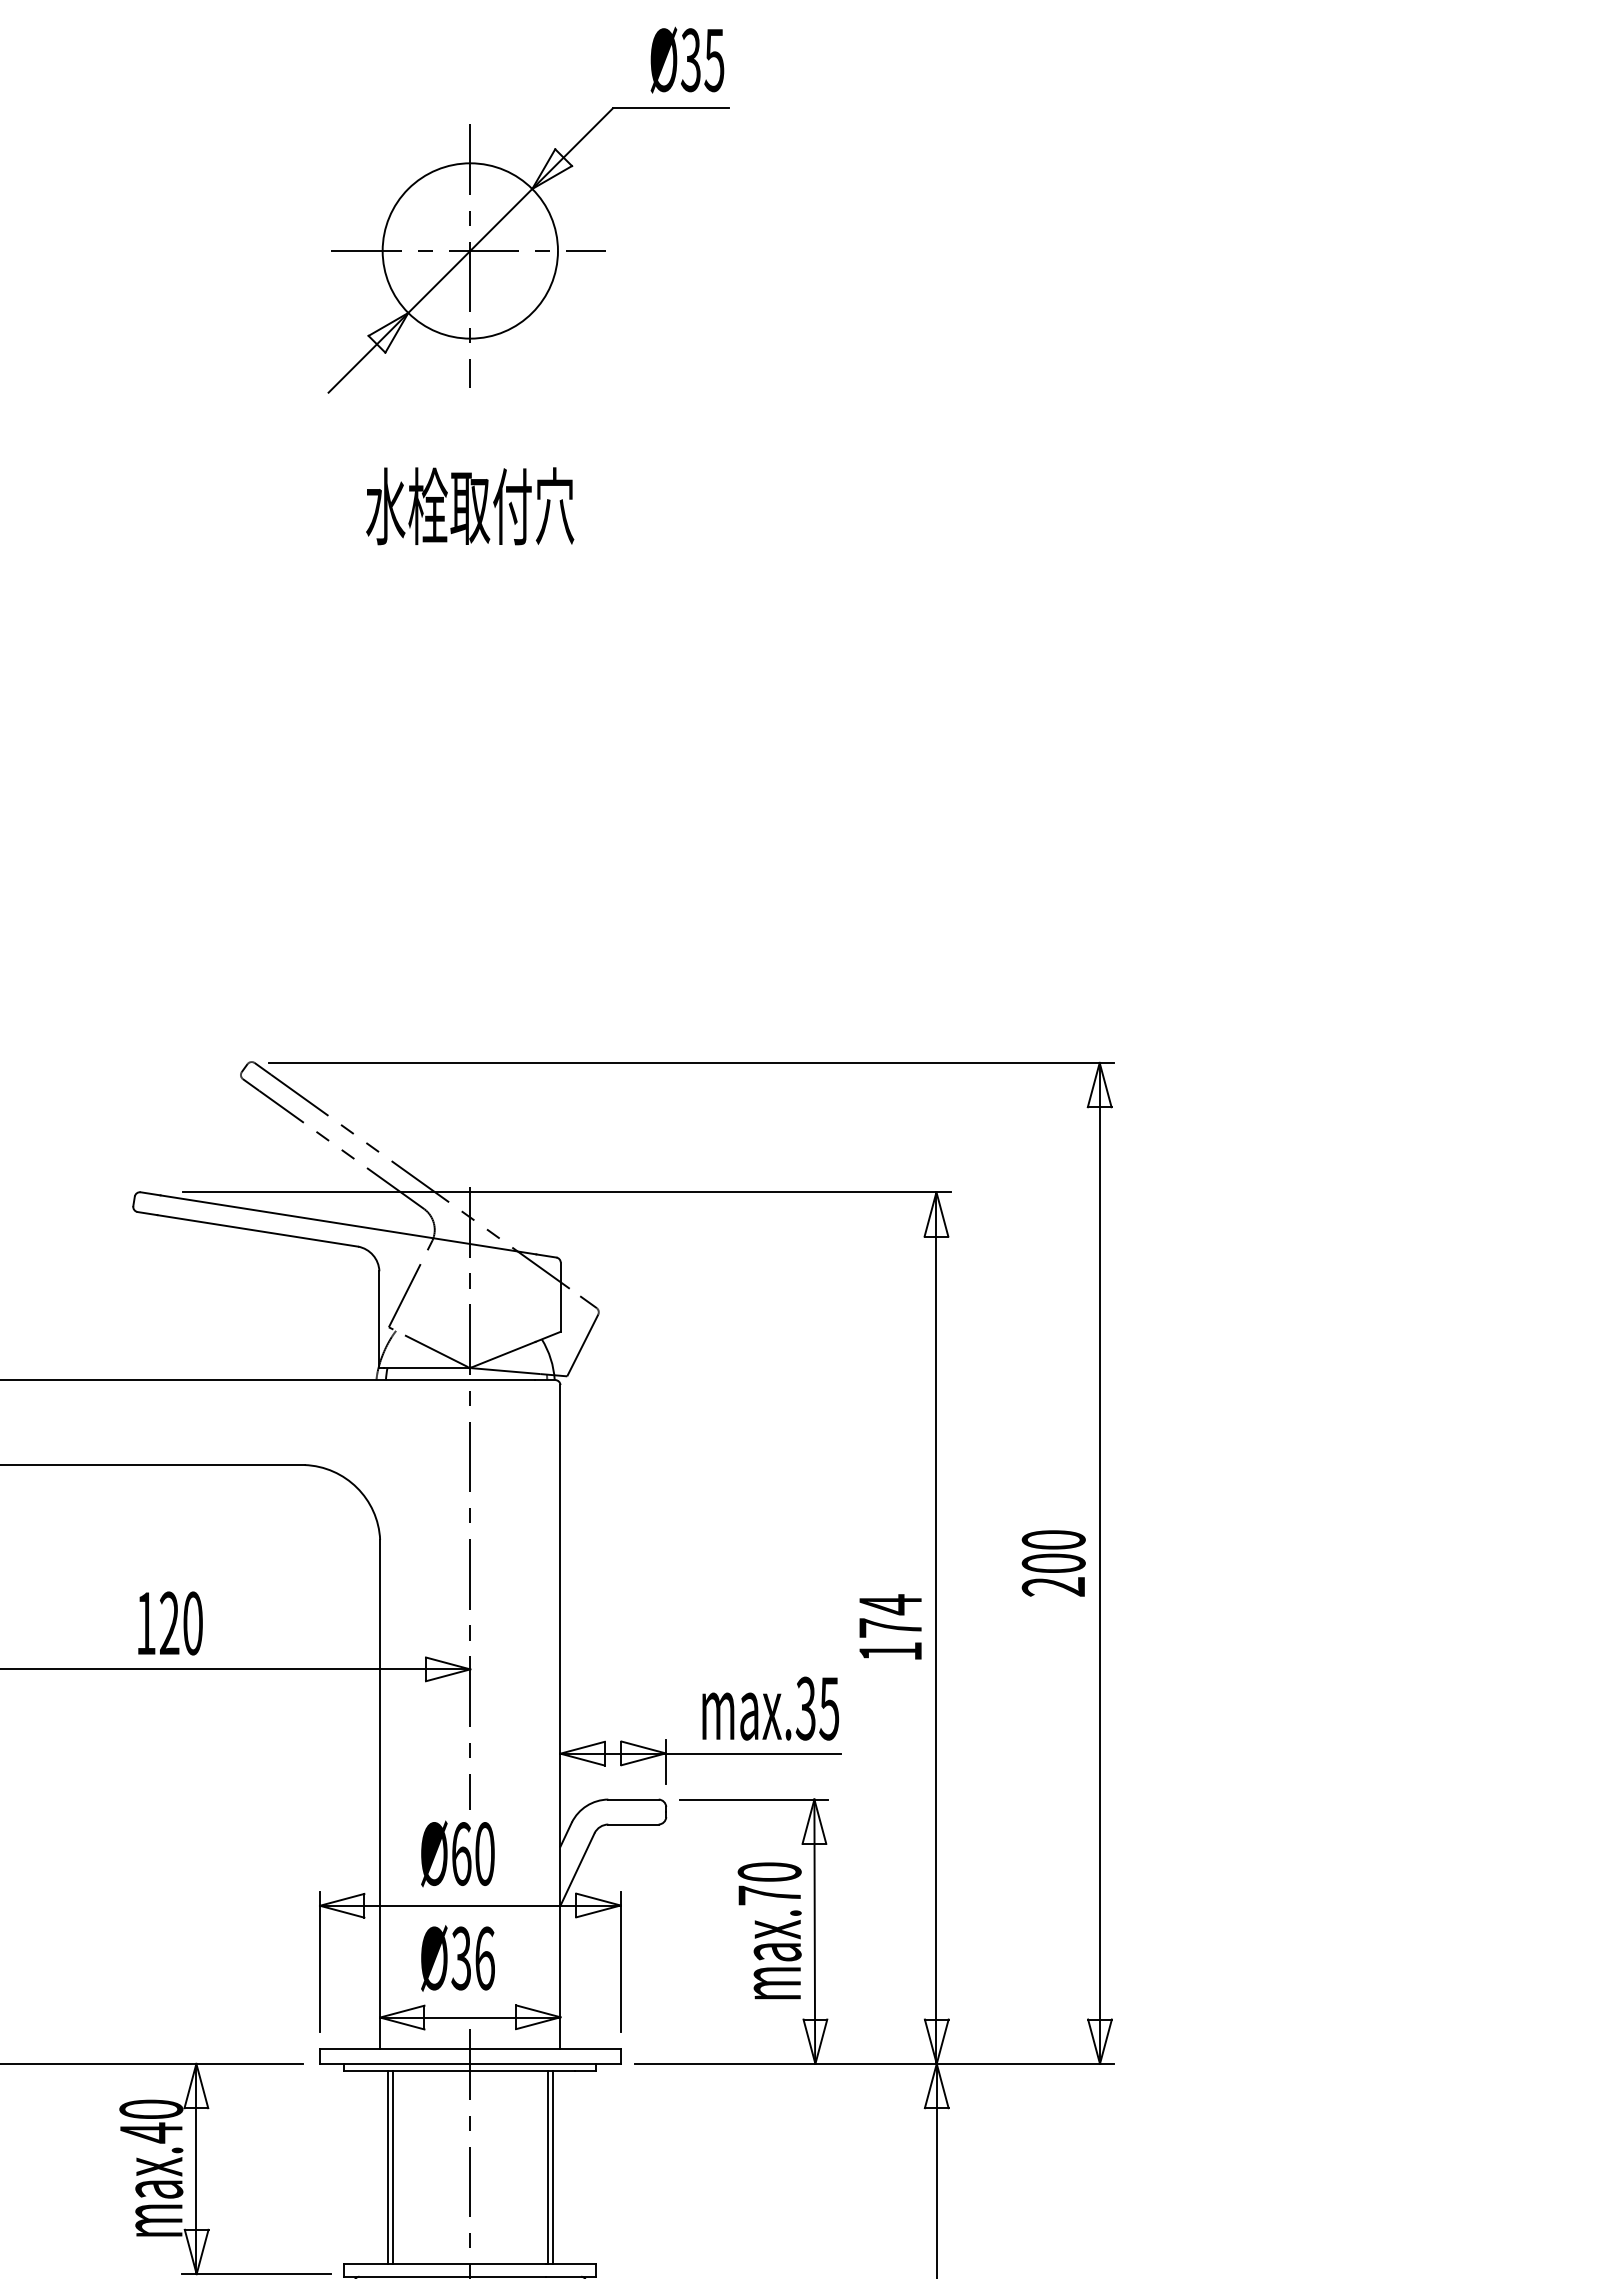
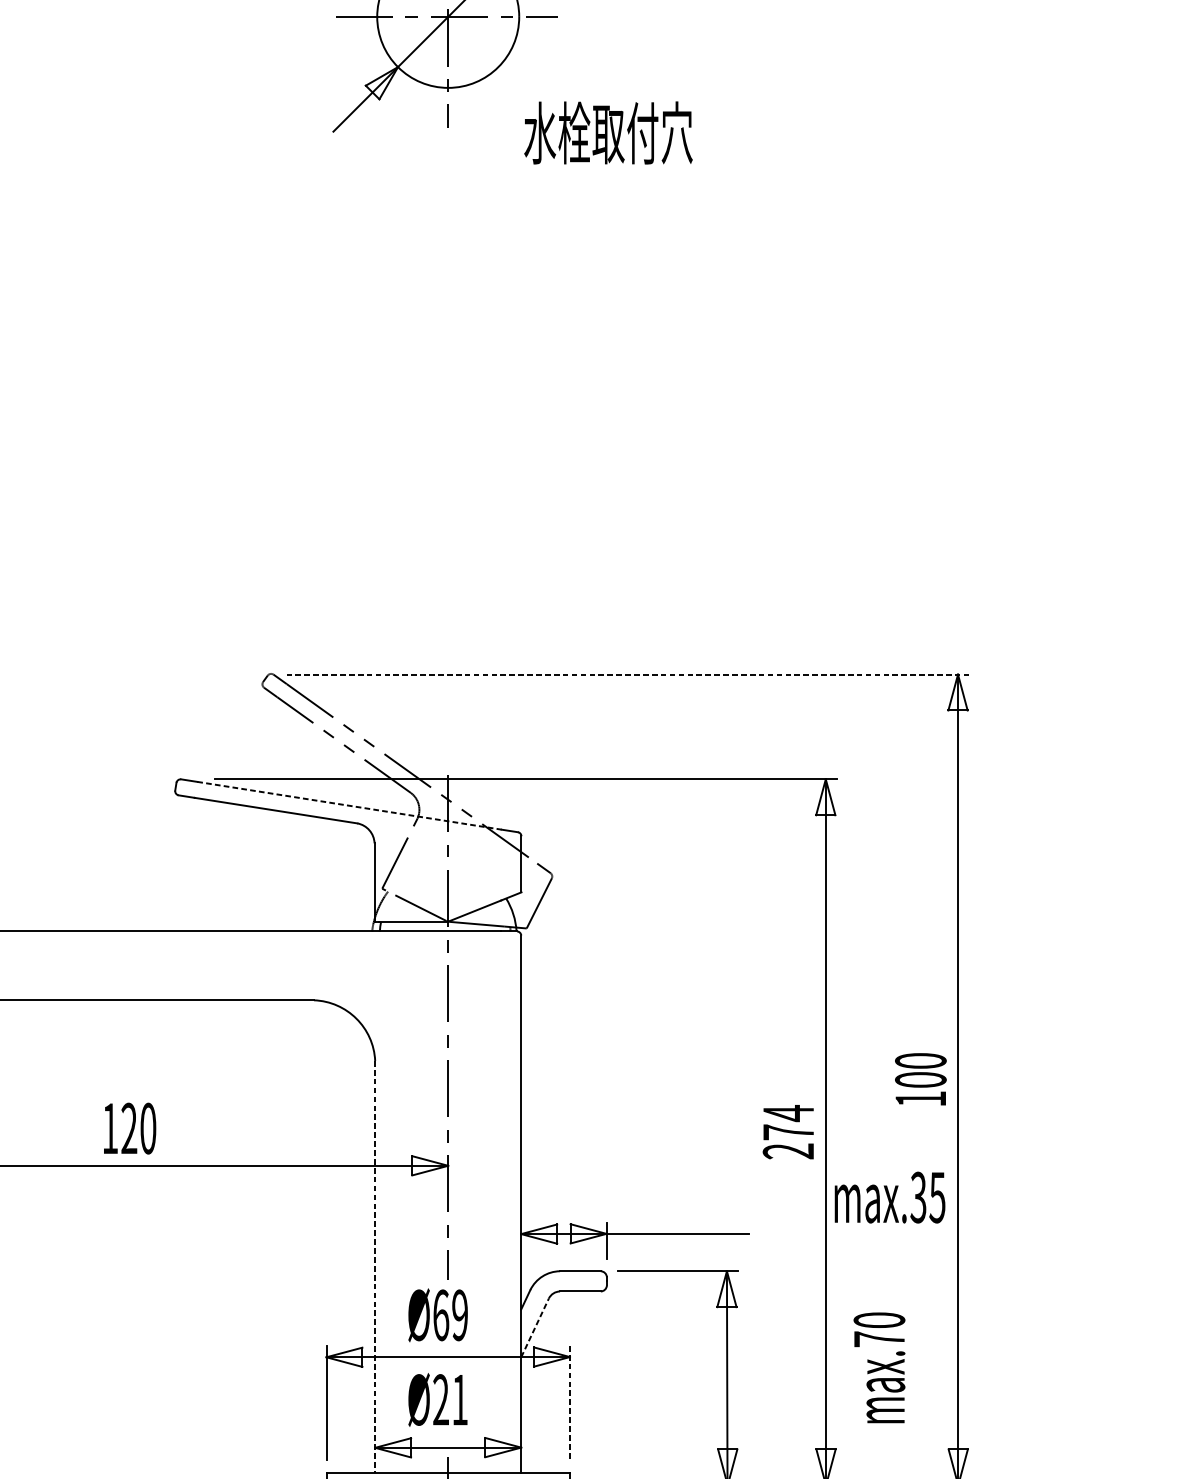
text: (470, 506) -> (608, 133), moved
line: (691, 1062) -> (627, 674), solid -> dashed
line: (348, 1224) -> (349, 805), solid -> dashed
text: (1052, 1586) -> (919, 1098), 200 -> 100
text: (170, 1623) -> (130, 1128), moved
text: (889, 1651) -> (787, 1151), 174 -> 274
text: (770, 1708) -> (889, 1197), moved
line: (380, 1794) -> (375, 1267), solid -> dashed
text: (484, 1854) -> (459, 1315), Ø60 -> Ø69
line: (577, 1869) -> (535, 1327), solid -> dashed
text: (769, 1930) -> (879, 1367), moved
text: (472, 1958) -> (449, 1399), Ø36 -> Ø21
line: (620, 1962) -> (569, 1403), solid -> dashed

